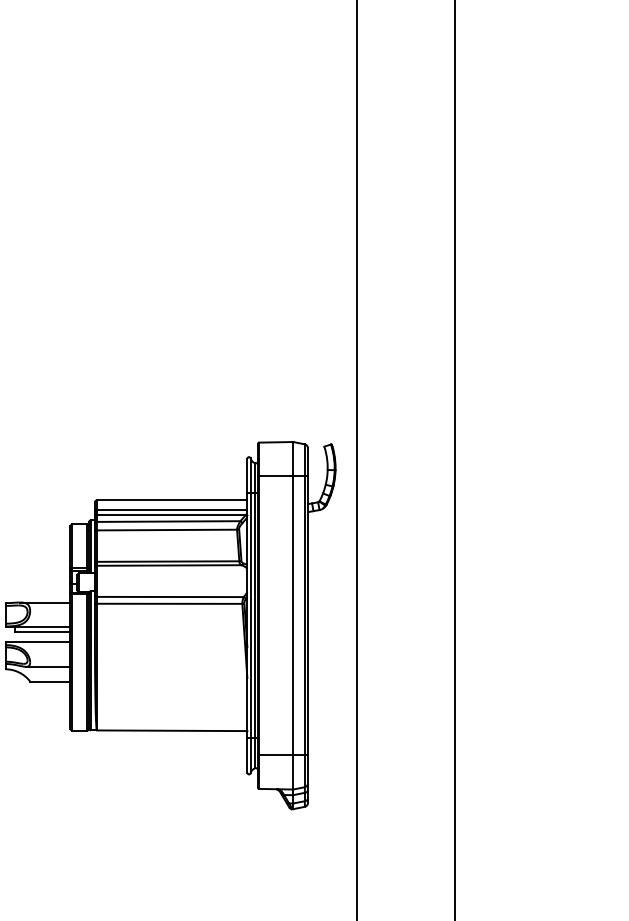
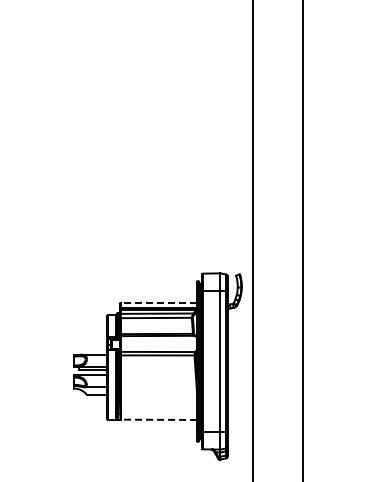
line: (171, 499) -> (158, 302), solid -> dashed
line: (171, 730) -> (158, 419), solid -> dashed

